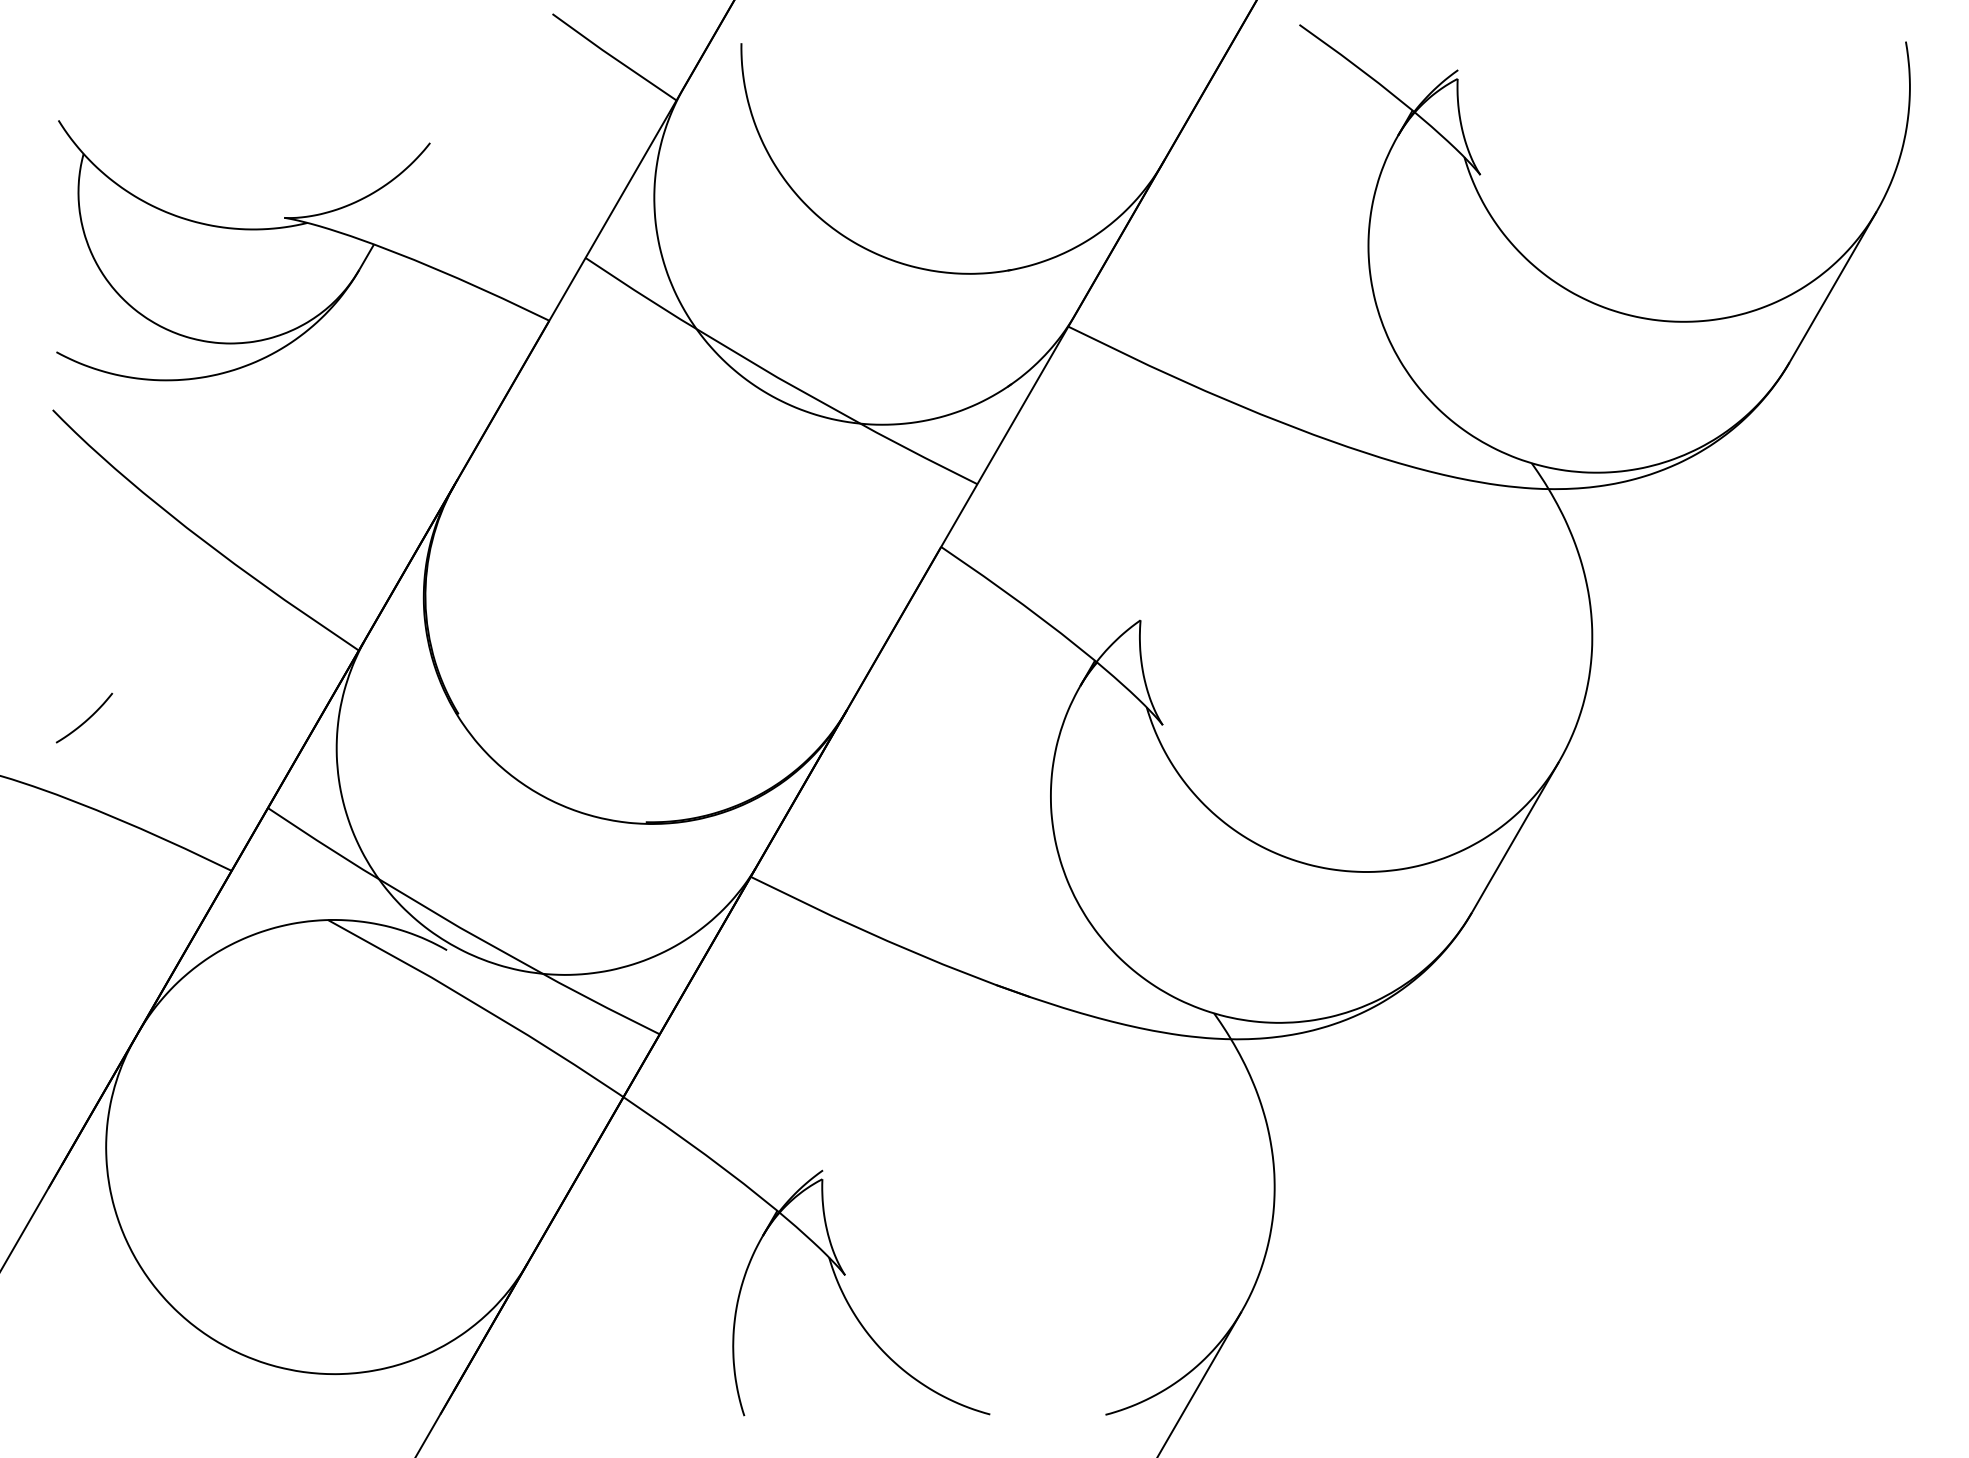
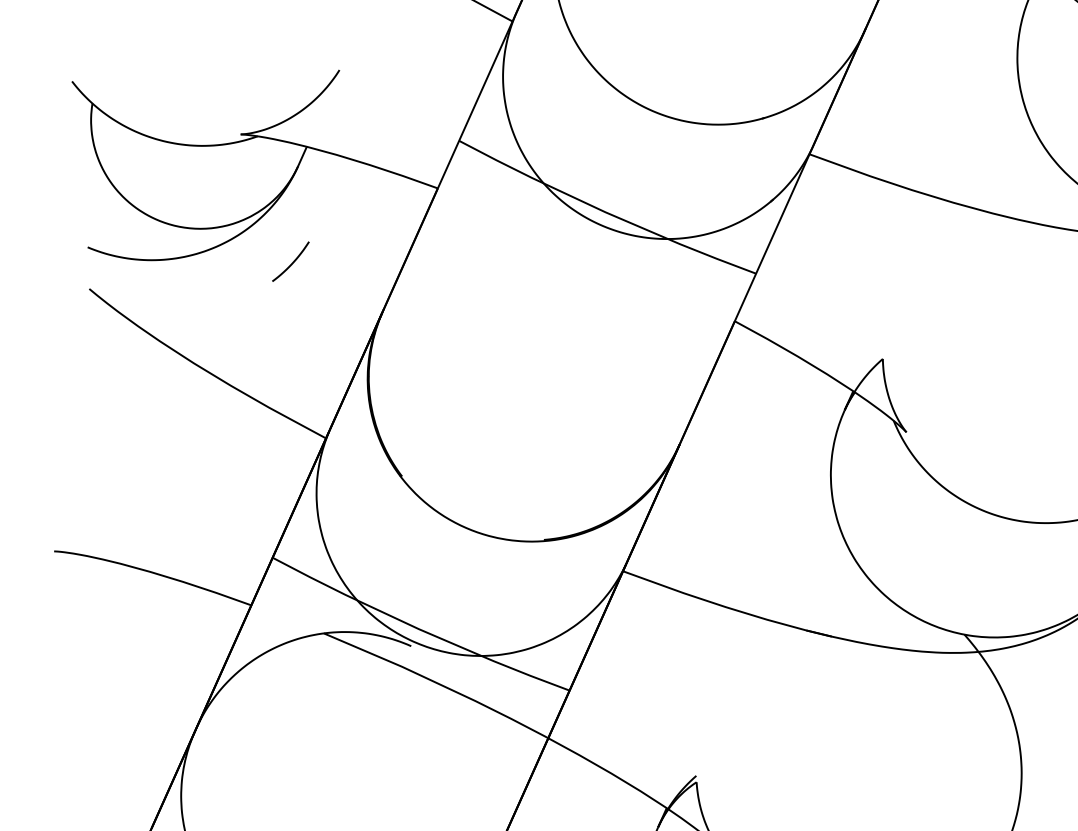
curve: (86, 719) -> (292, 262), moved

